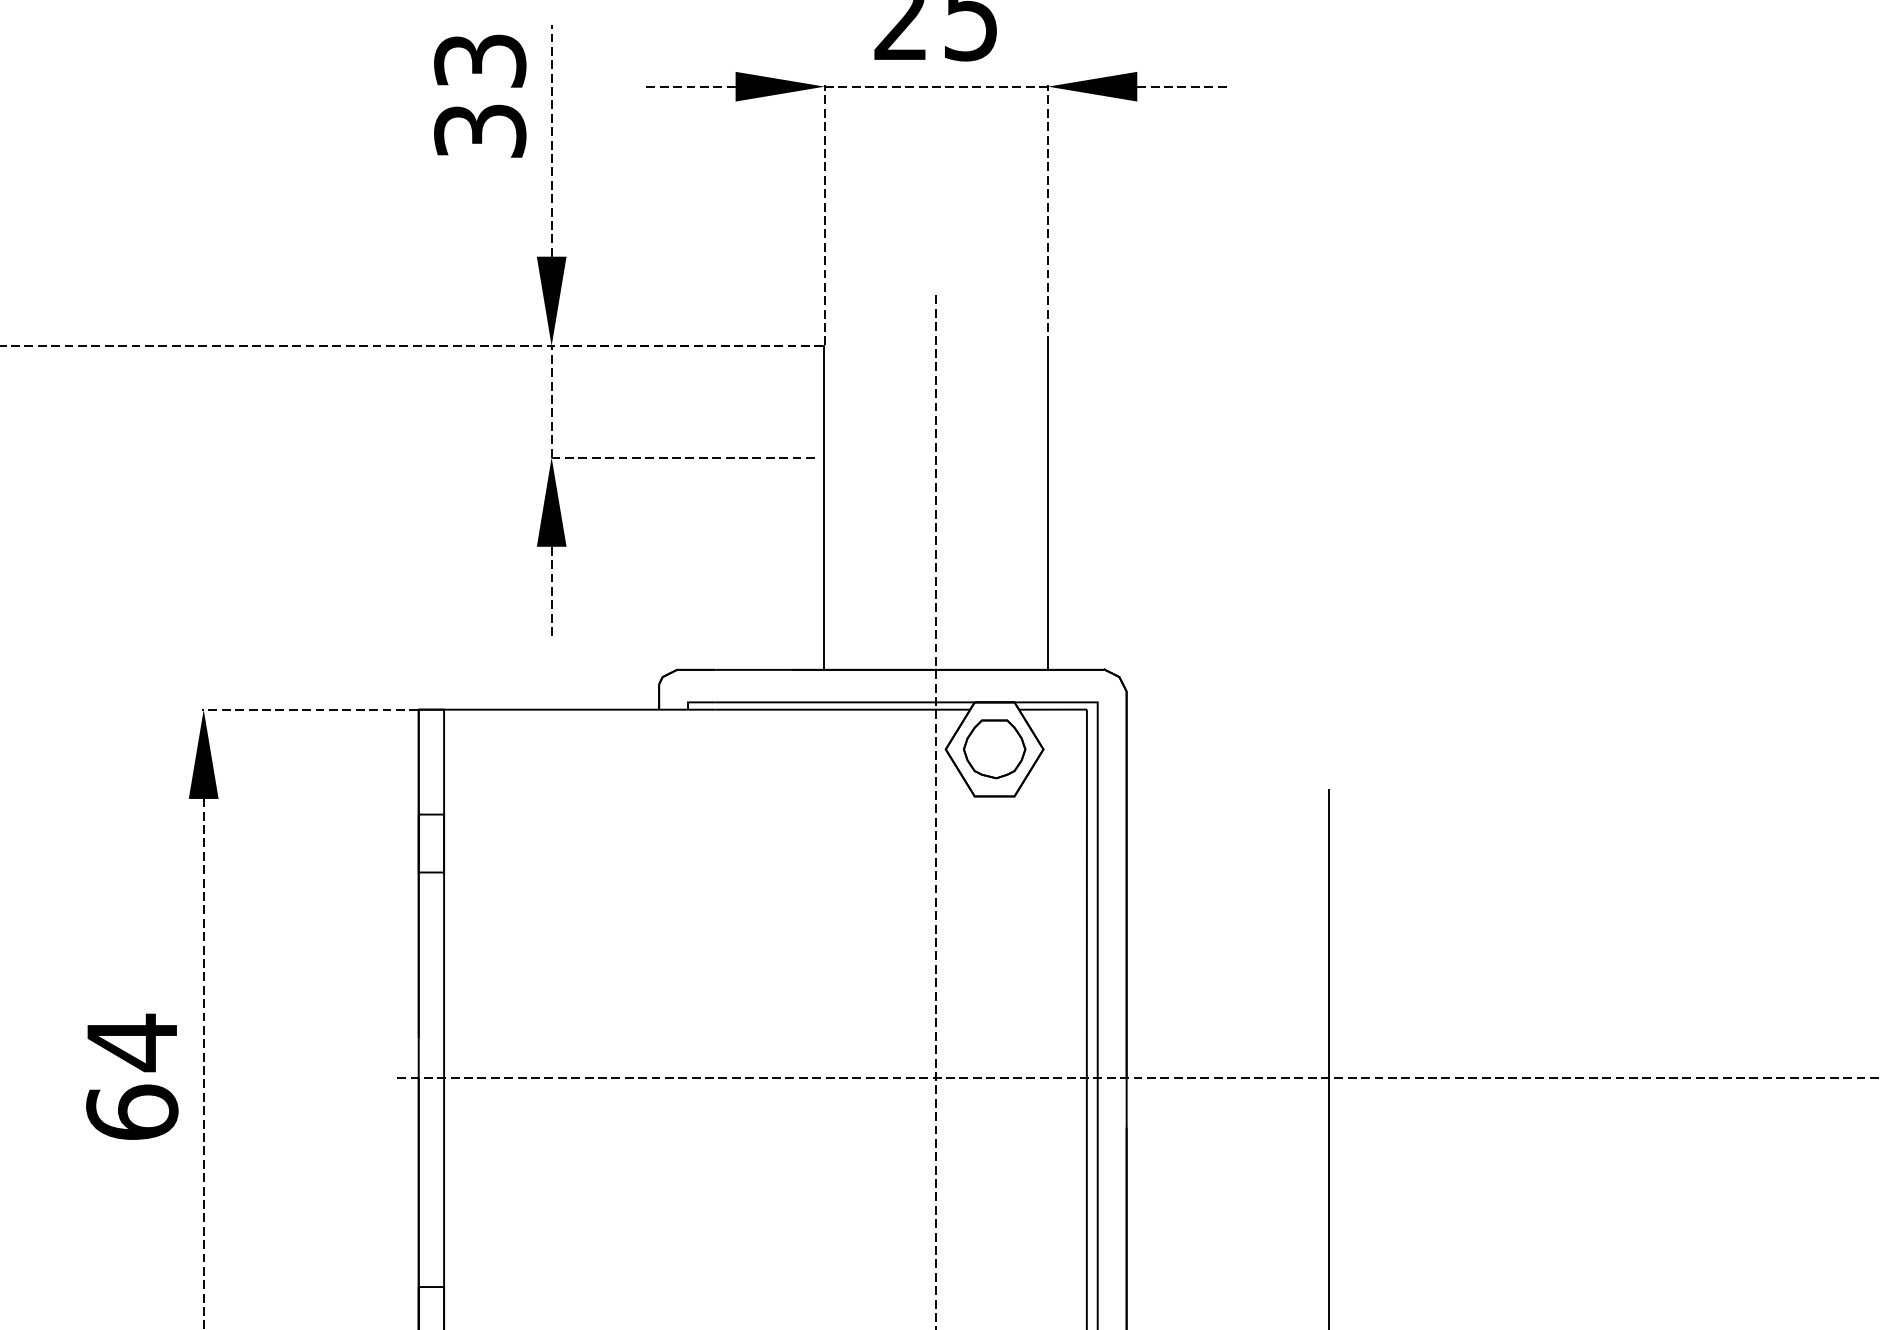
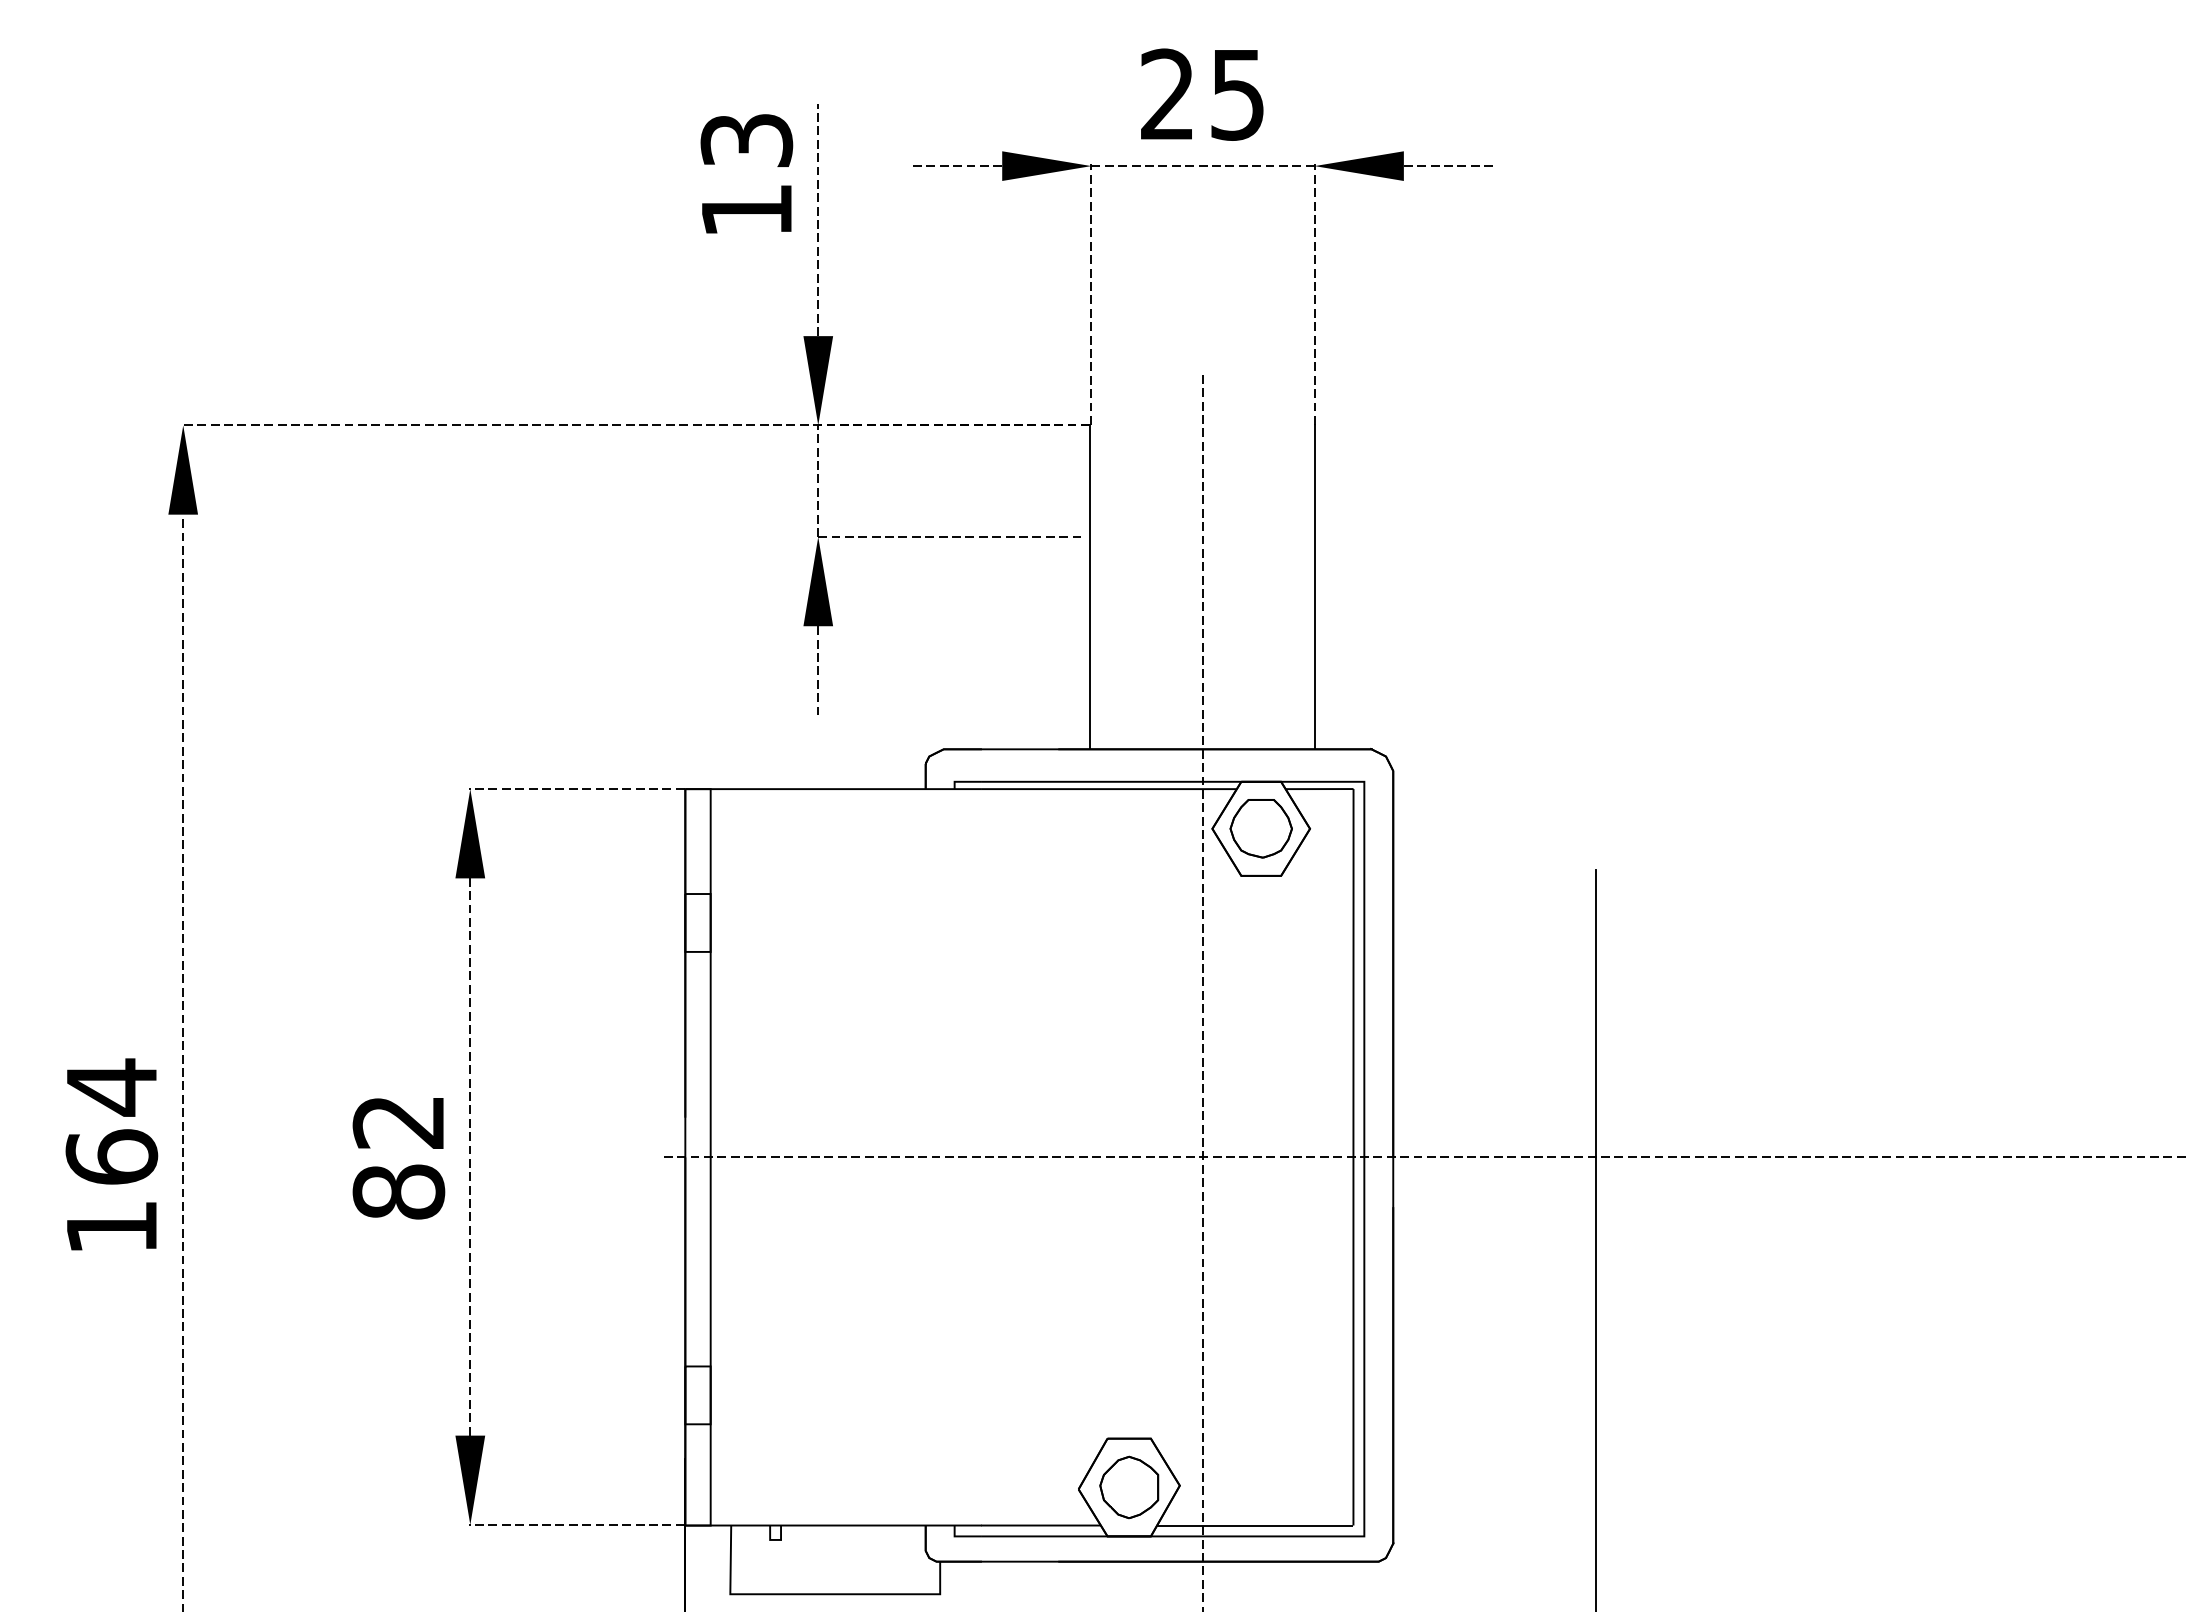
text: (479, 131) -> (746, 210), 33 -> 13
text: (131, 1077) -> (398, 1156), 64 -> 82

